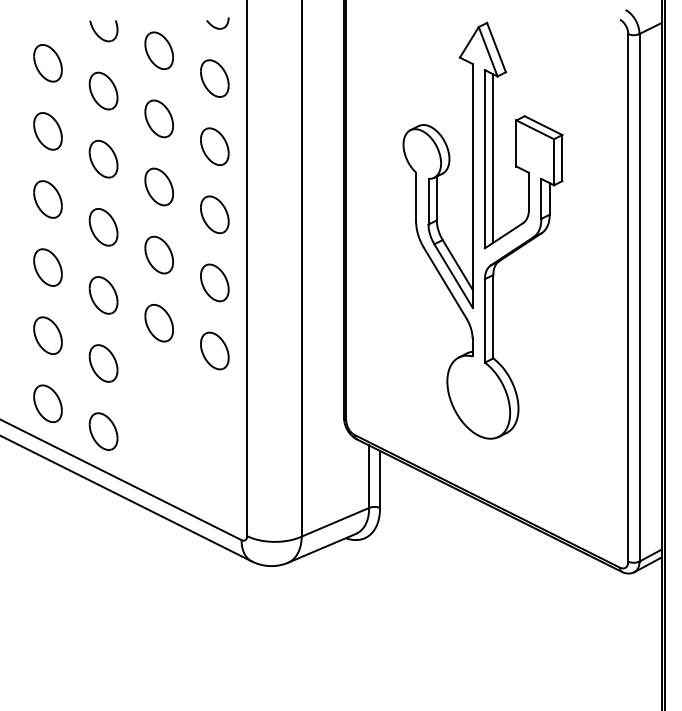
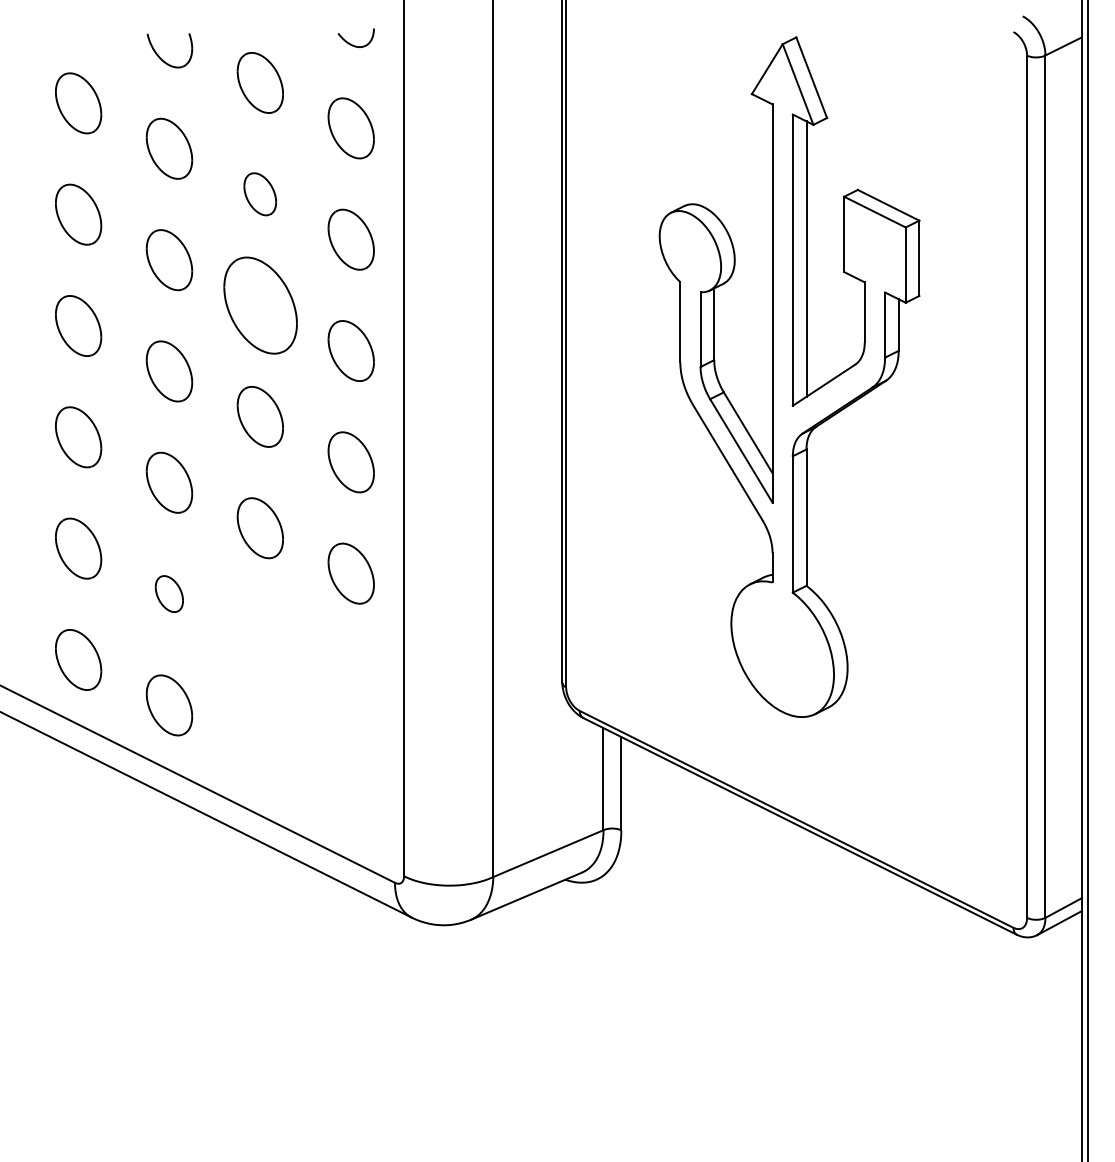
part: (158, 118) -> (259, 193), size x0.7
part: (158, 186) -> (259, 304), size x1.6
part: (103, 363) -> (169, 594), size x0.6

